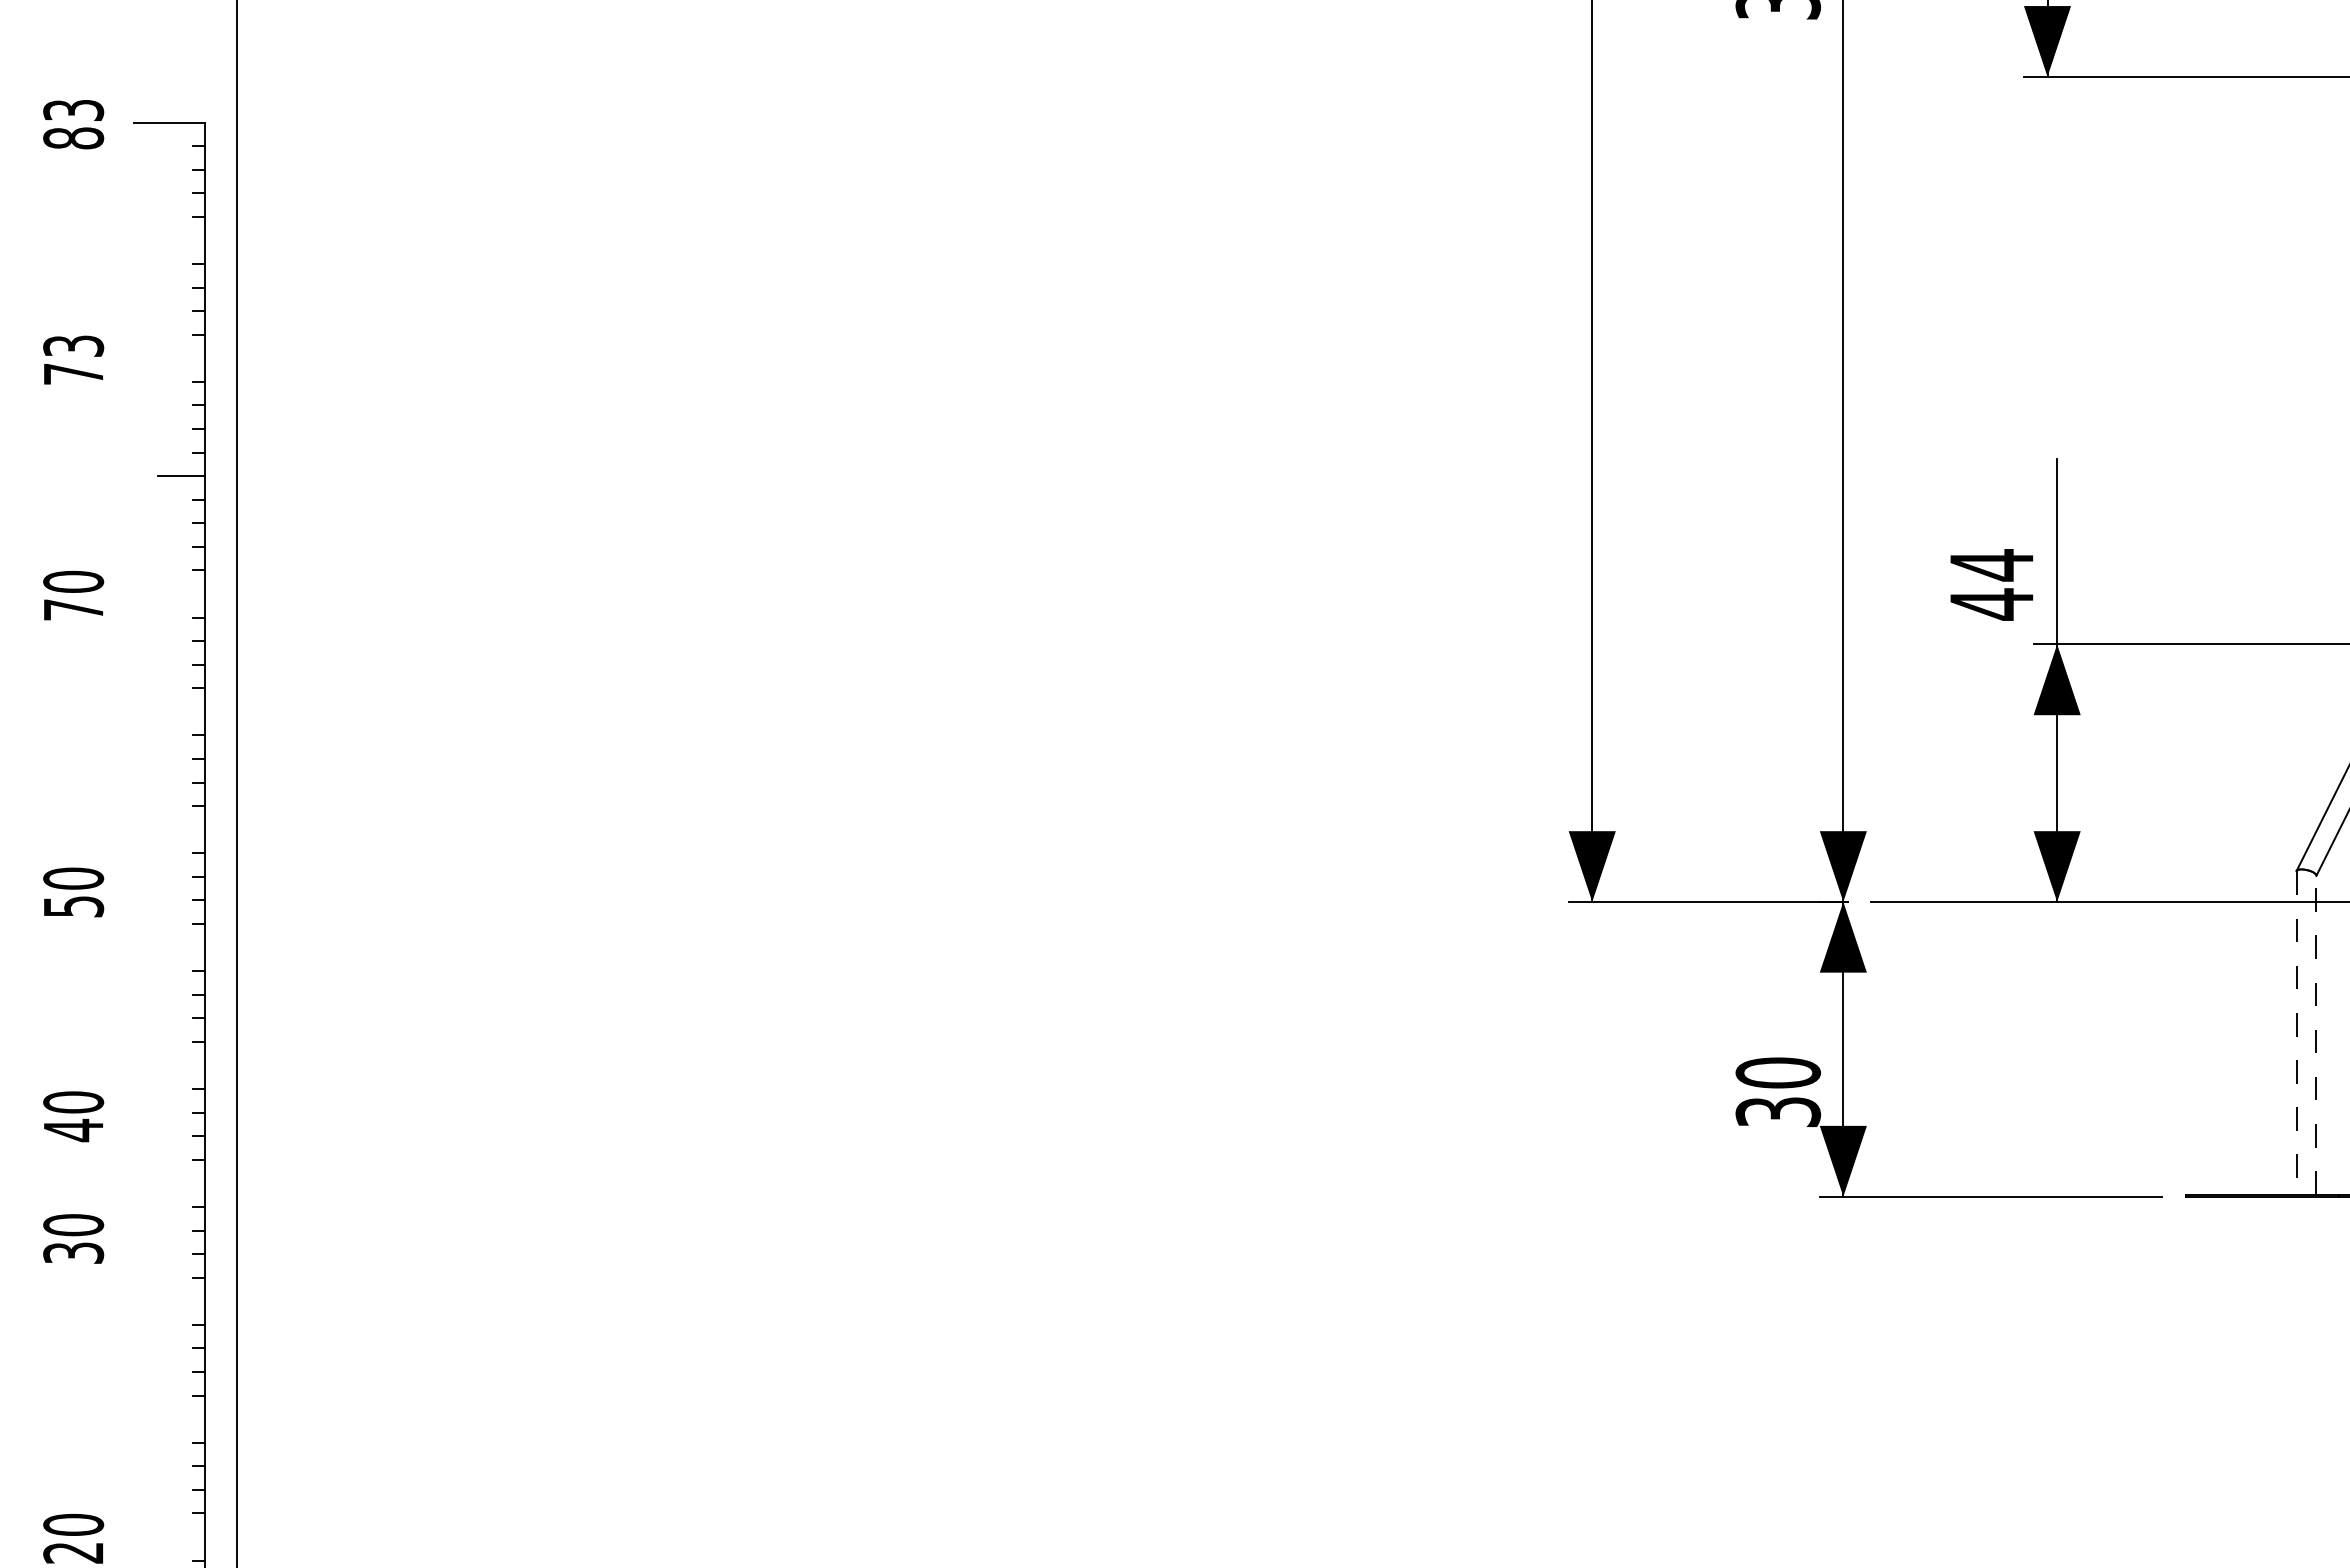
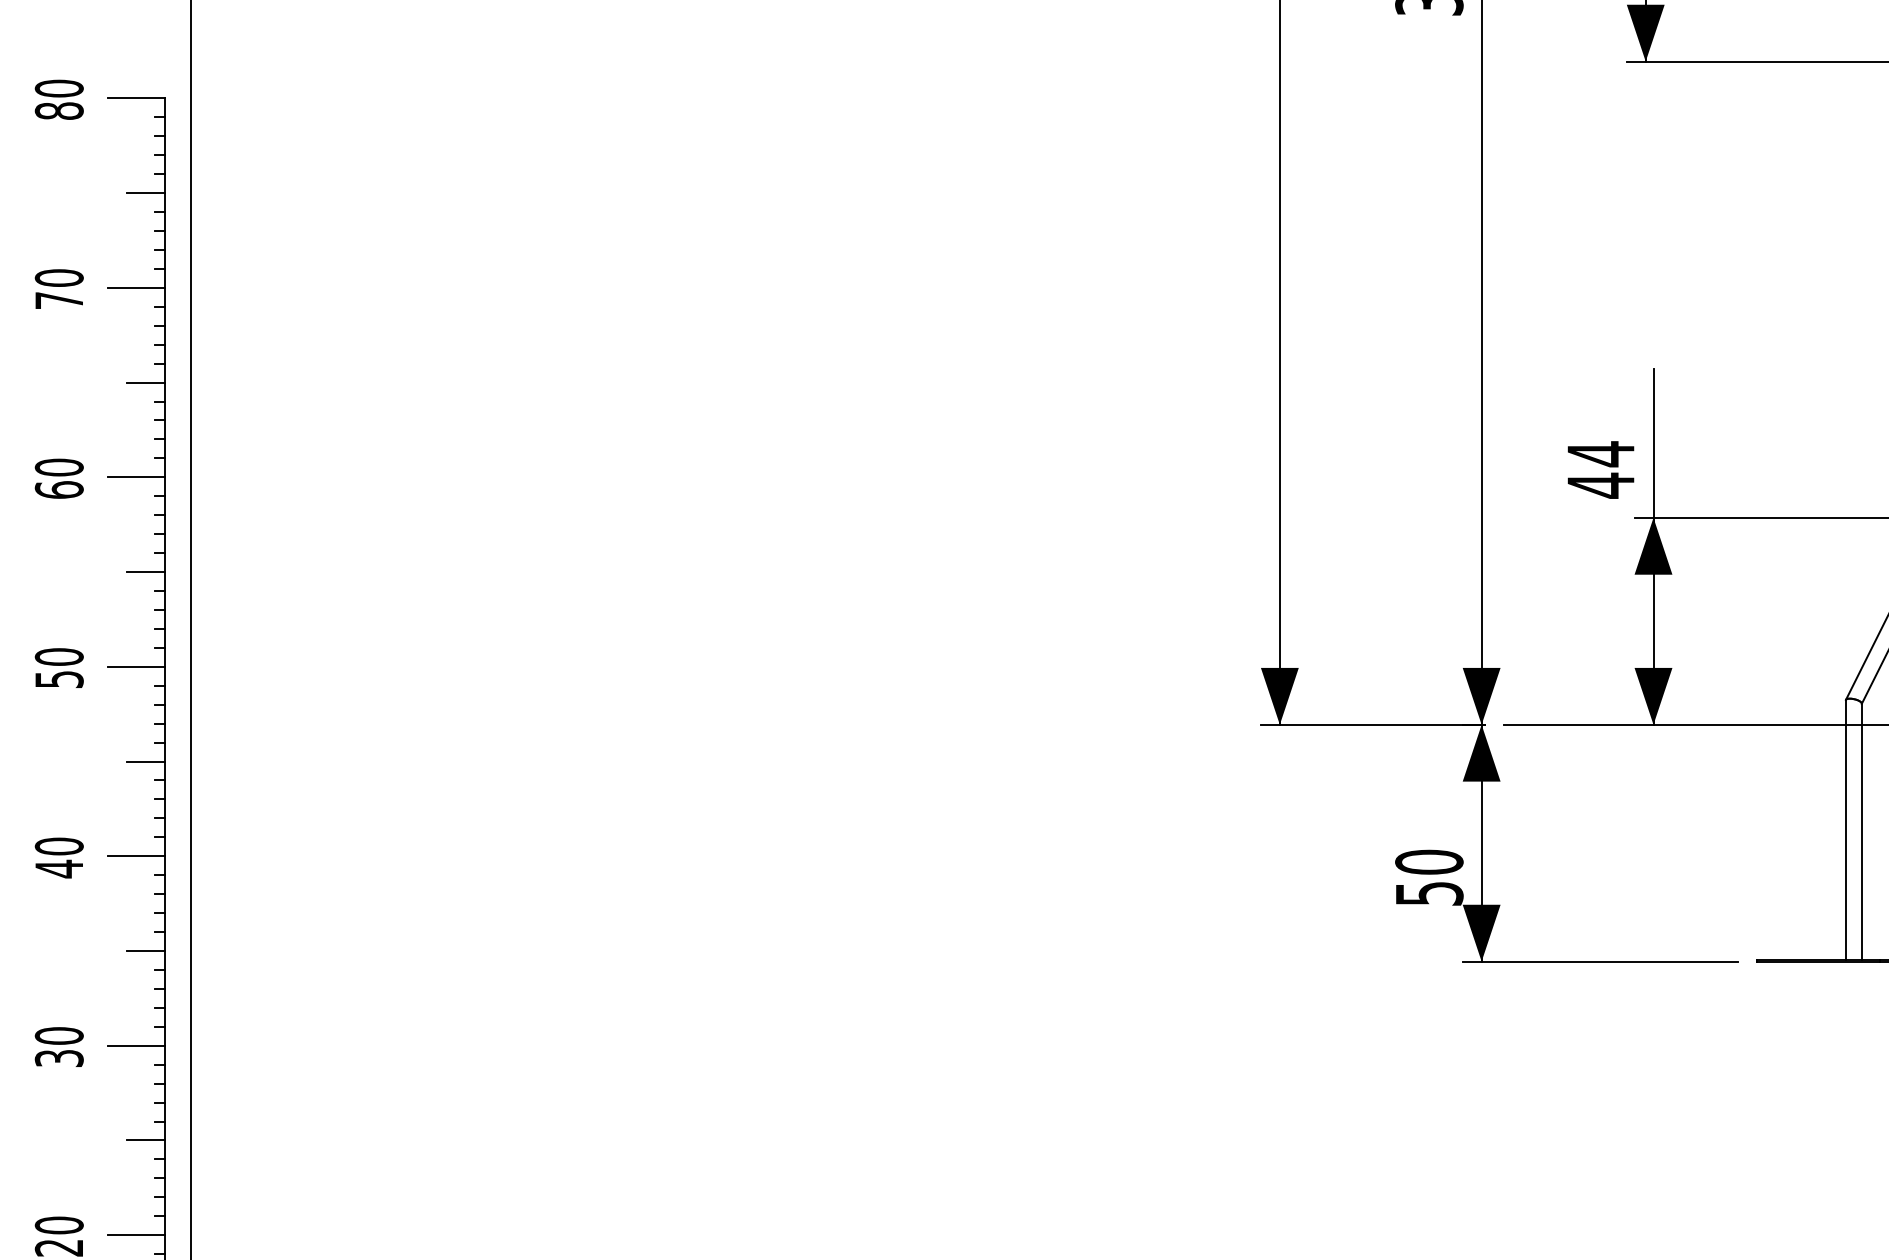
text: (73, 110) -> (59, 88), 83 -> 80
line: (180, 240) -> (145, 193), added
text: (73, 346) -> (59, 278), 73 -> 70
line: (169, 358) -> (136, 288), added
line: (169, 594) -> (136, 477), added
text: (73, 609) -> (59, 489), 70 -> 60
line: (180, 711) -> (145, 571), added
line: (169, 829) -> (136, 666), added
text: (73, 892) -> (59, 668), moved
line: (180, 947) -> (145, 761), added
line: (2296, 1033) -> (1845, 830), dashed -> solid
line: (2316, 1035) -> (1861, 832), dashed -> solid
line: (169, 1065) -> (136, 856), added
text: (1777, 1111) -> (1428, 893), 30 -> 50
text: (73, 1116) -> (59, 857), moved
line: (180, 1183) -> (145, 951), added
text: (73, 1238) -> (59, 1046), moved
line: (169, 1301) -> (136, 1045), added
line: (180, 1419) -> (145, 1140), added
line: (169, 1537) -> (136, 1235), added

